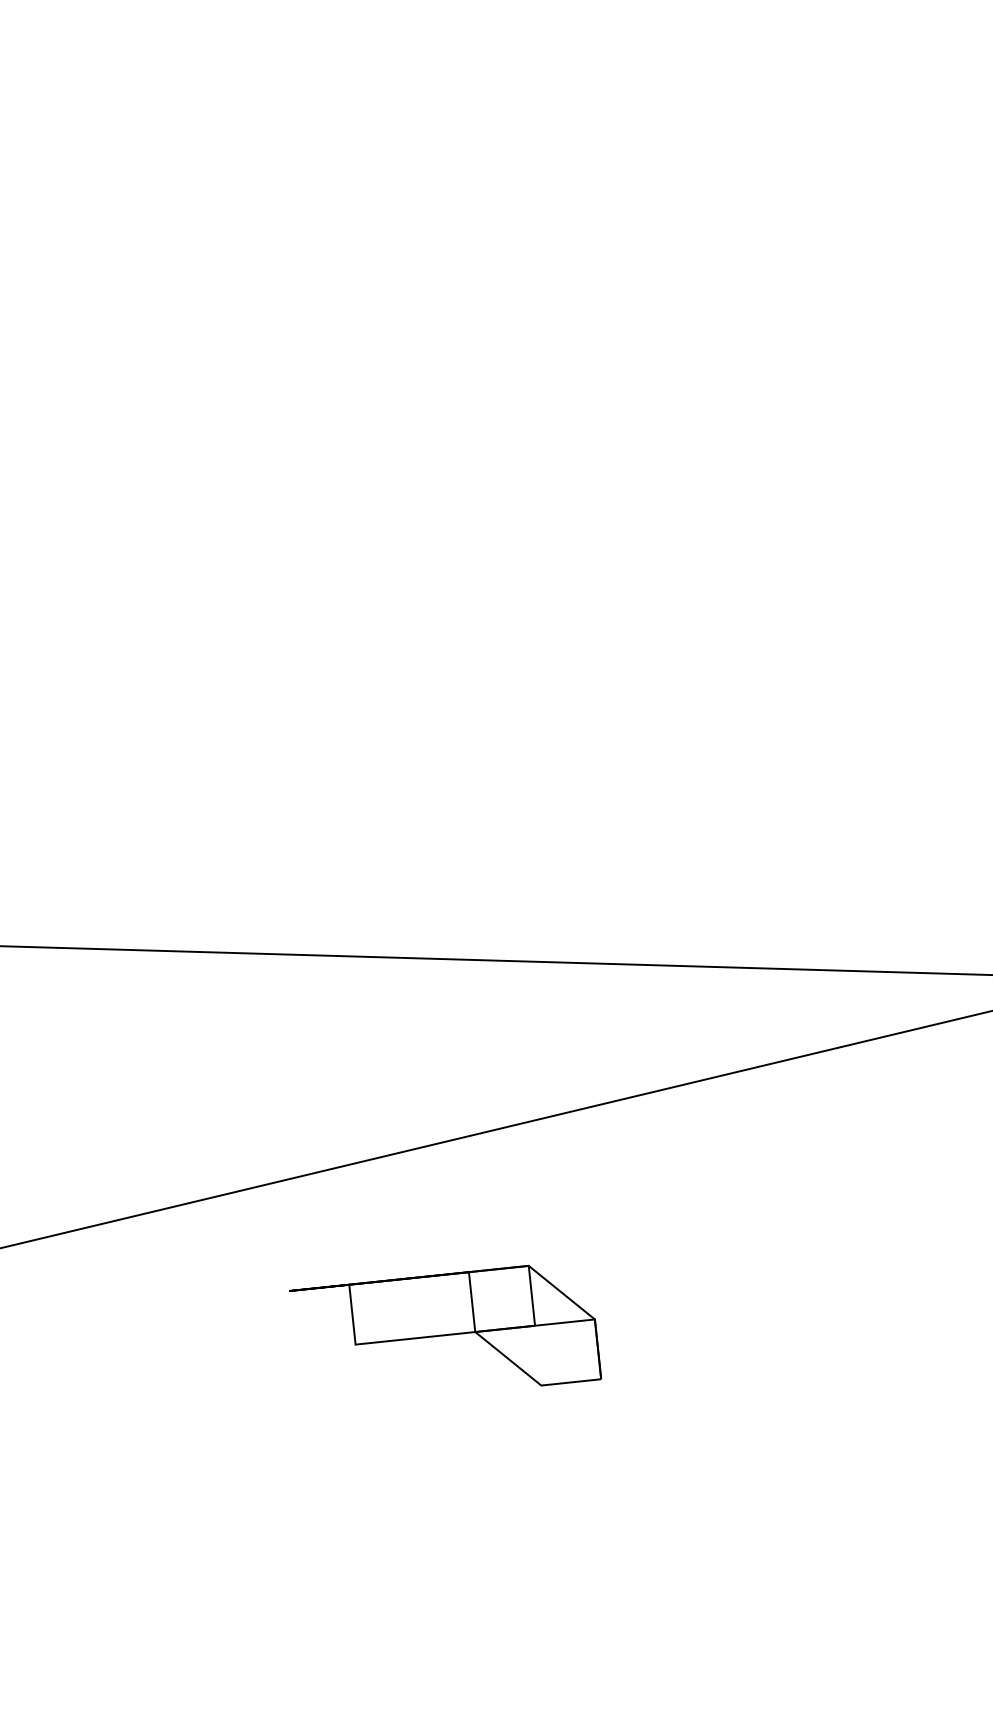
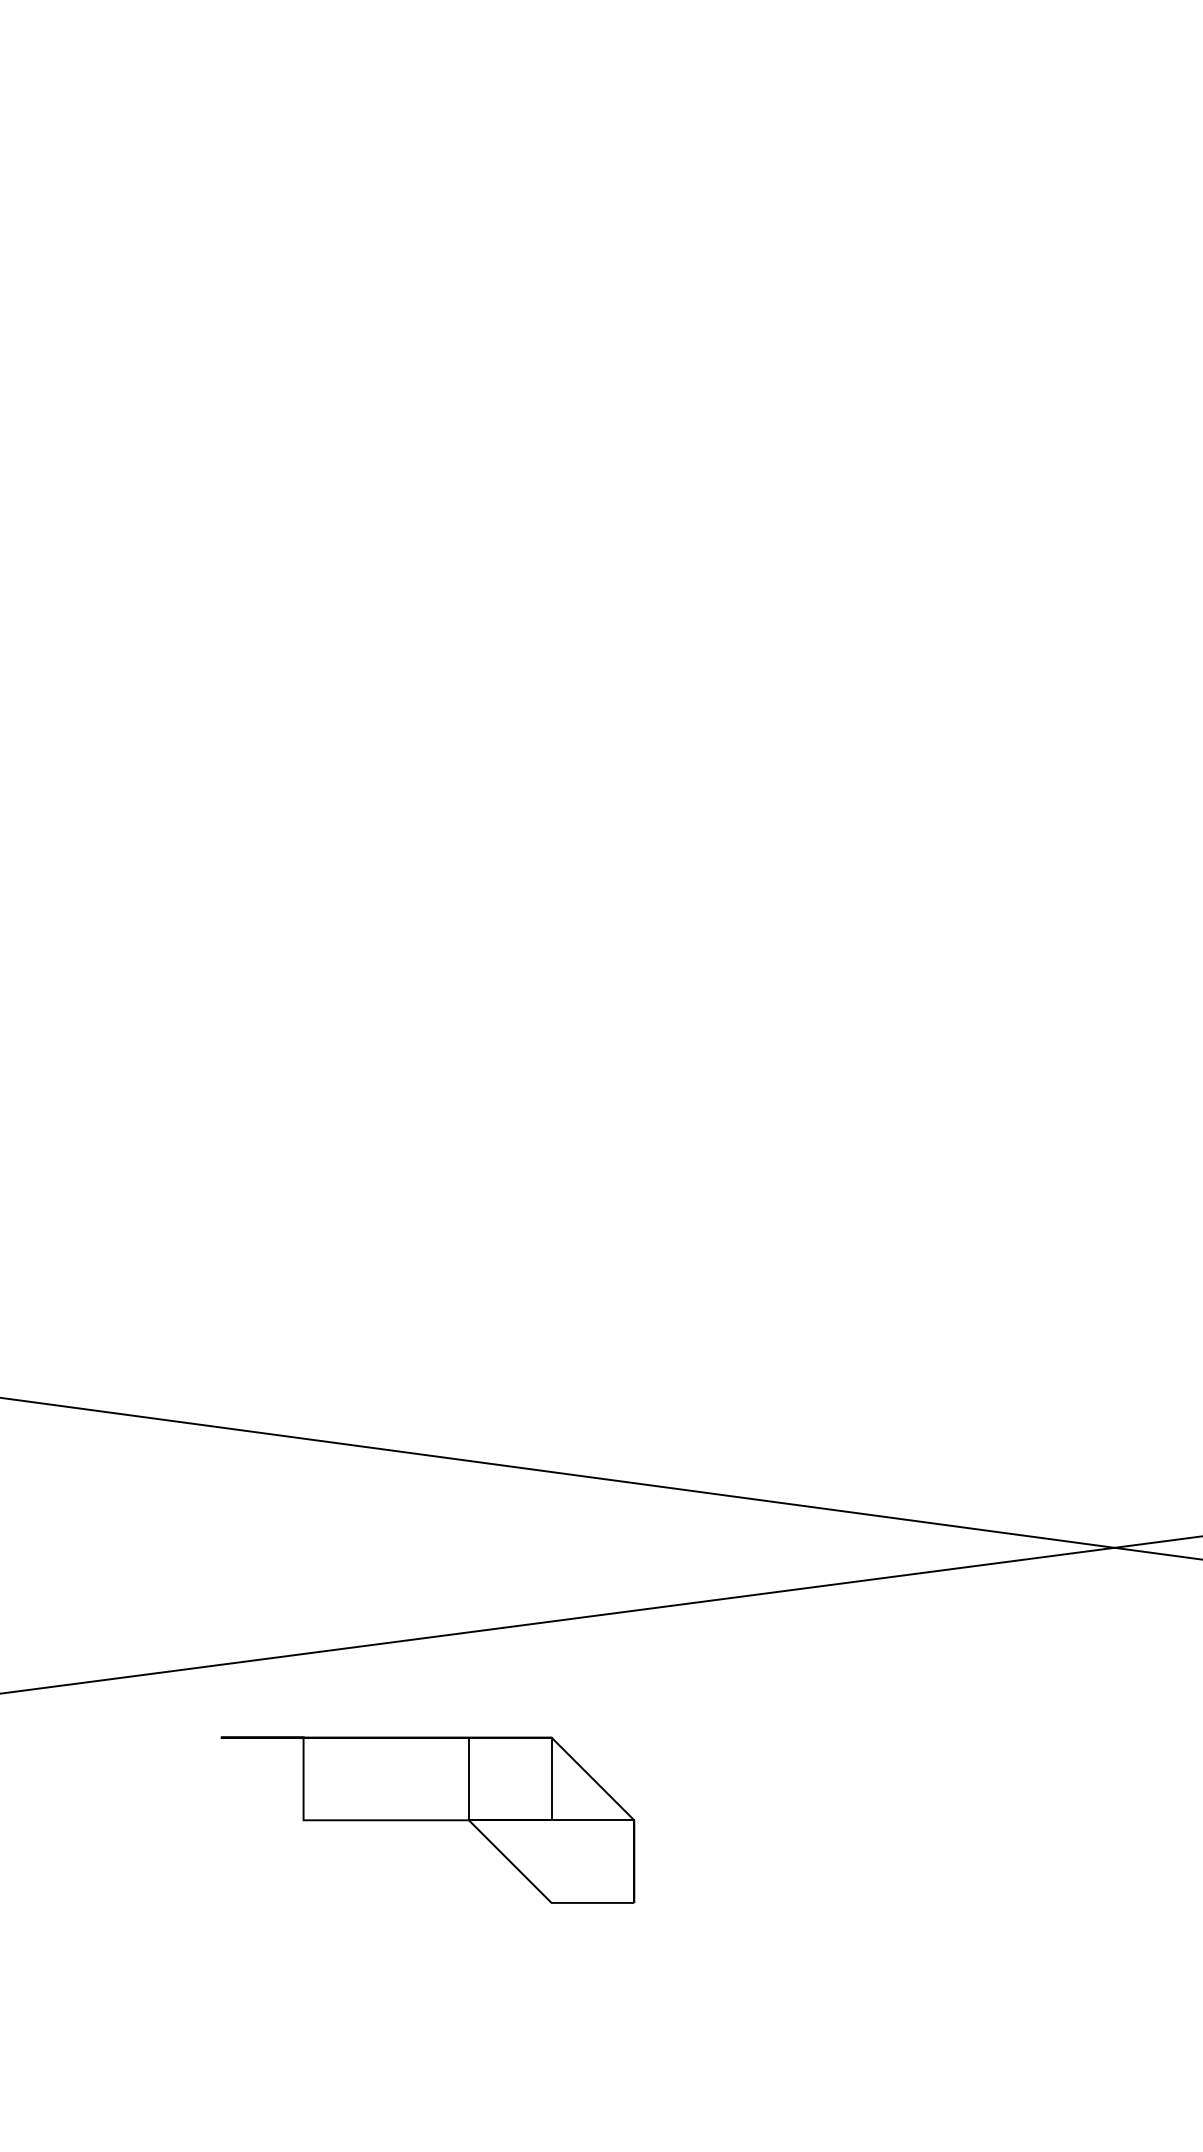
part: (445, 1334) -> (427, 1819), size x1.43

